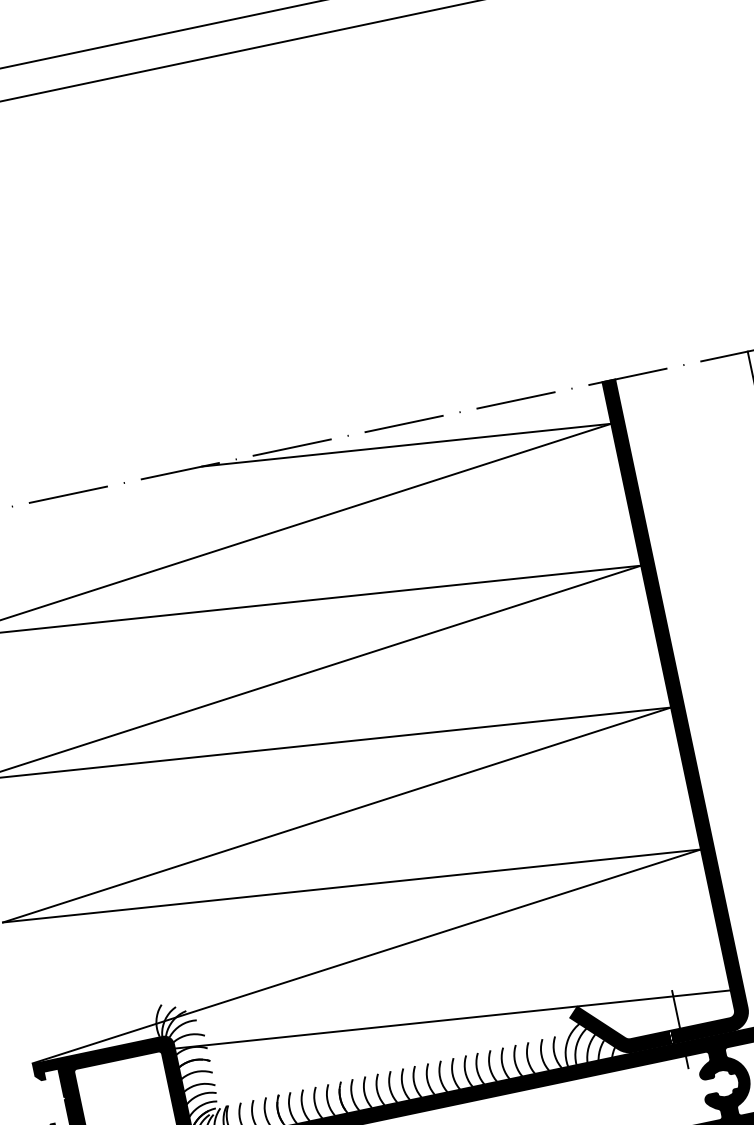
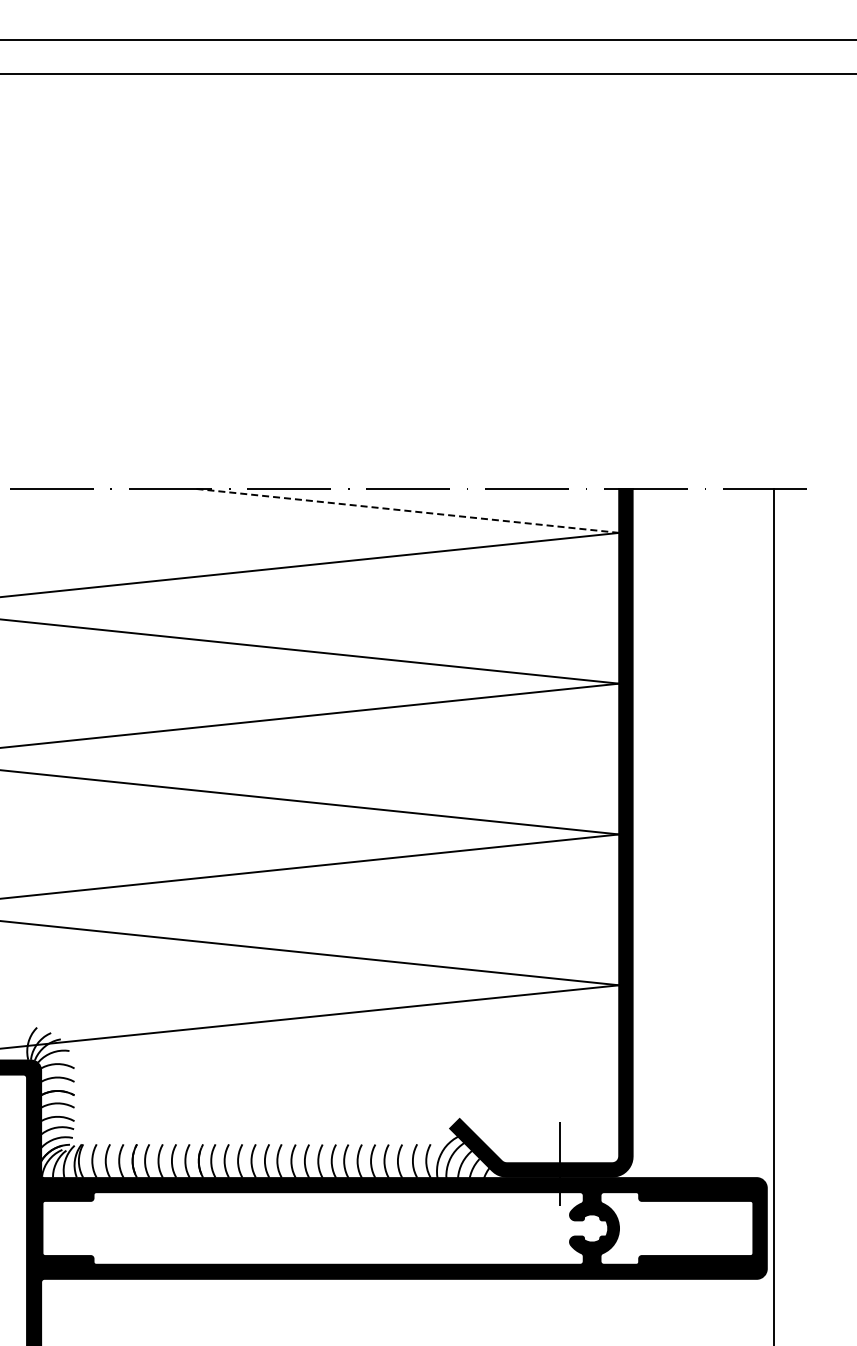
line: (406, 444) -> (406, 510), solid -> dashed
line: (453, 1019) -> (330, 1105), removed

